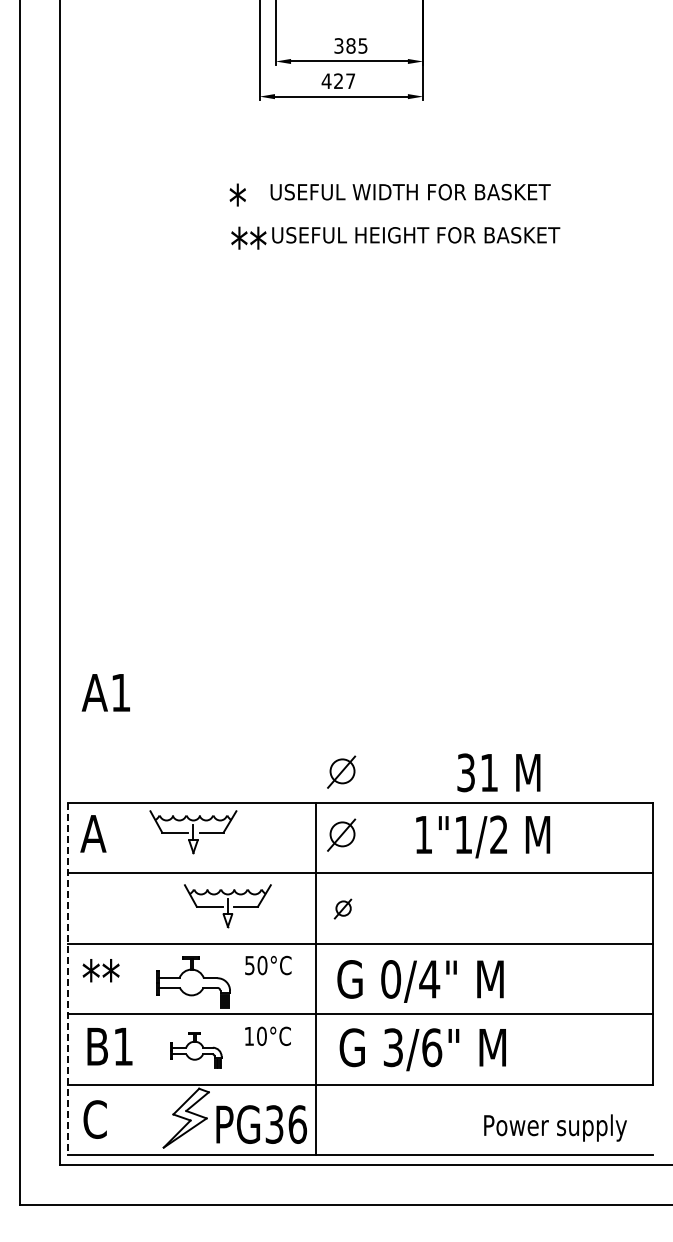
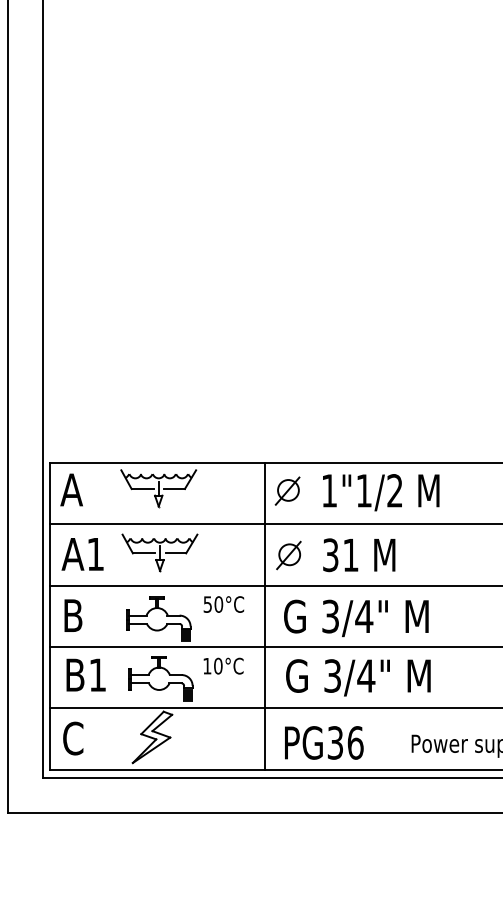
text: (105, 692) -> (82, 554), moved
part: (341, 771) -> (287, 435), removed
text: (498, 772) -> (358, 554), moved
text: (483, 836) -> (381, 492), moved
part: (227, 906) -> (159, 553), moved
part: (342, 908) -> (288, 554), size x1.67
text: (100, 978) -> (77, 615), ** -> B
line: (68, 979) -> (50, 616), dashed -> solid
text: (391, 979) -> (331, 616), 0/4" -> 3/4"
text: (431, 1047) -> (365, 675), 3/6" -> 3/4"
part: (196, 1050) -> (161, 678), size x1.43
text: (261, 1124) -> (324, 742), moved

